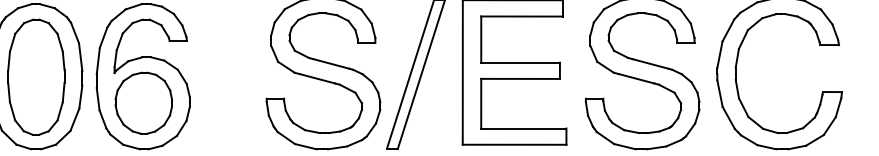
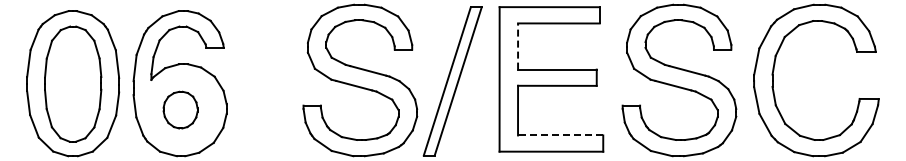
line: (481, 39) -> (518, 46), solid -> dashed
part: (143, 102) -> (180, 109), size x0.6
line: (523, 128) -> (560, 135), solid -> dashed

